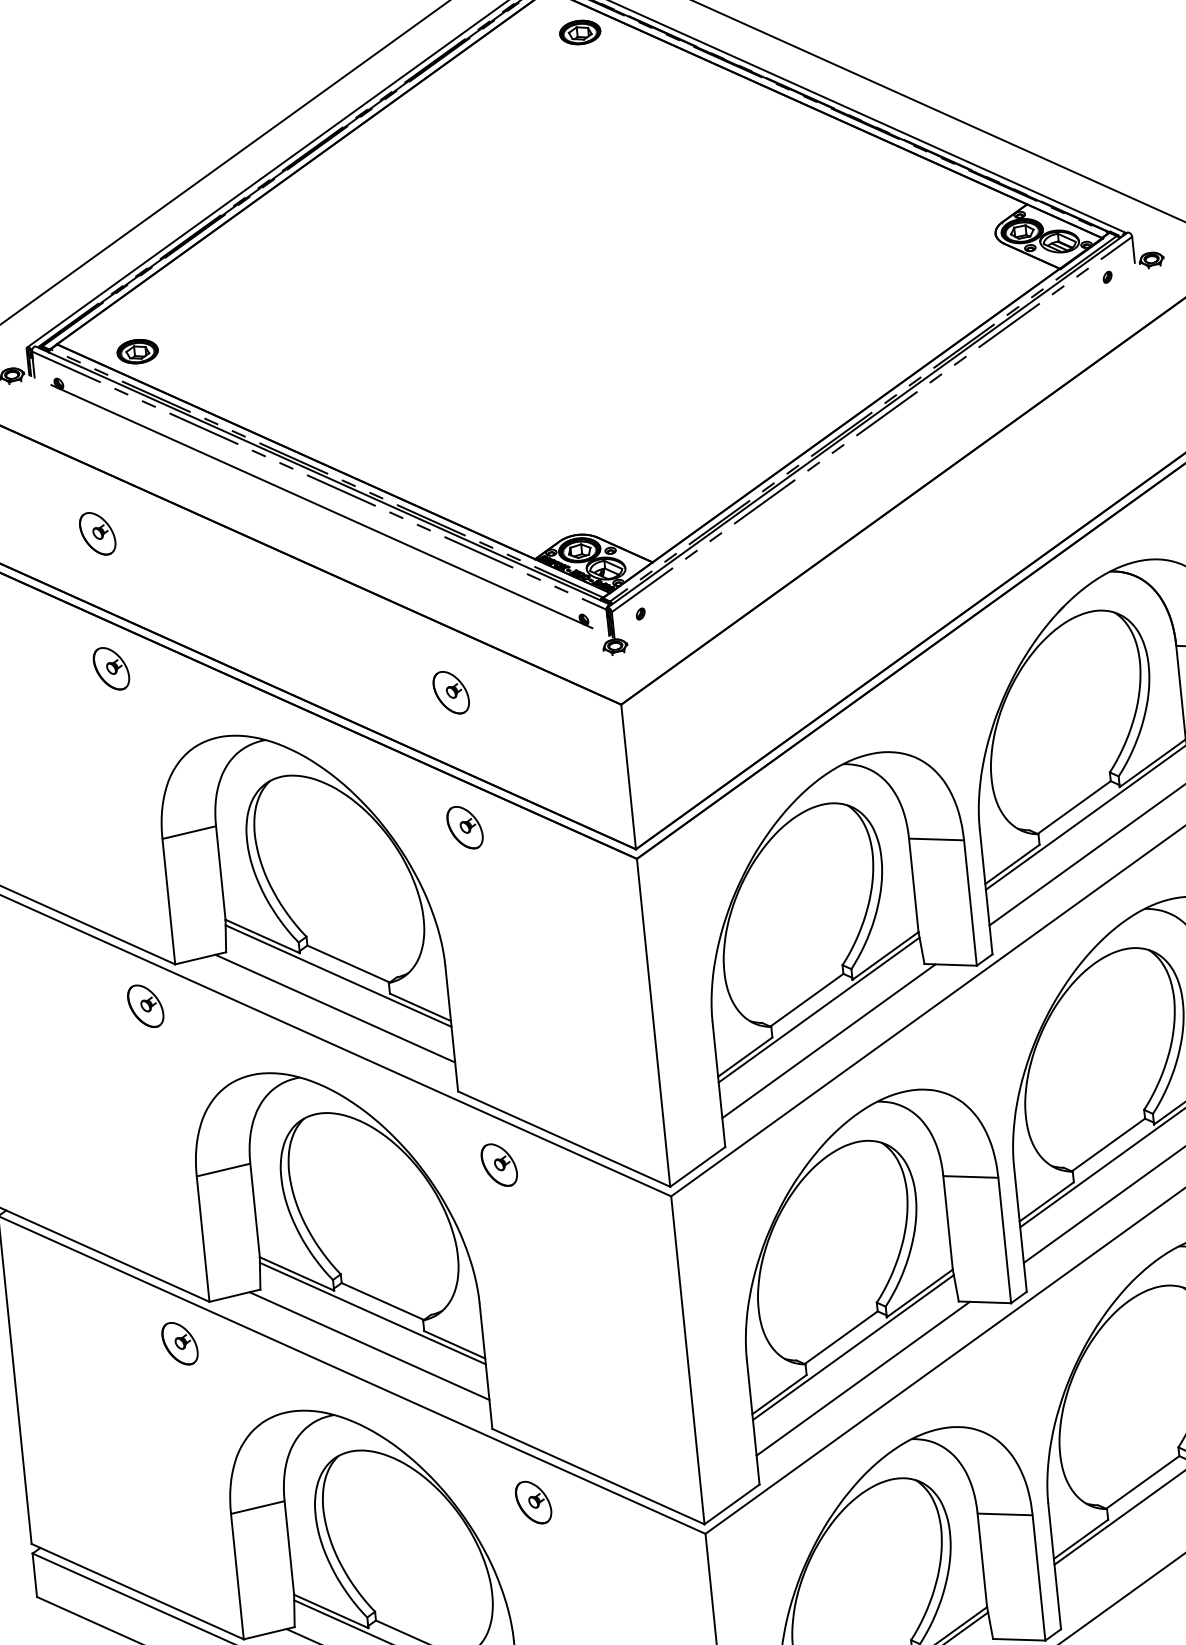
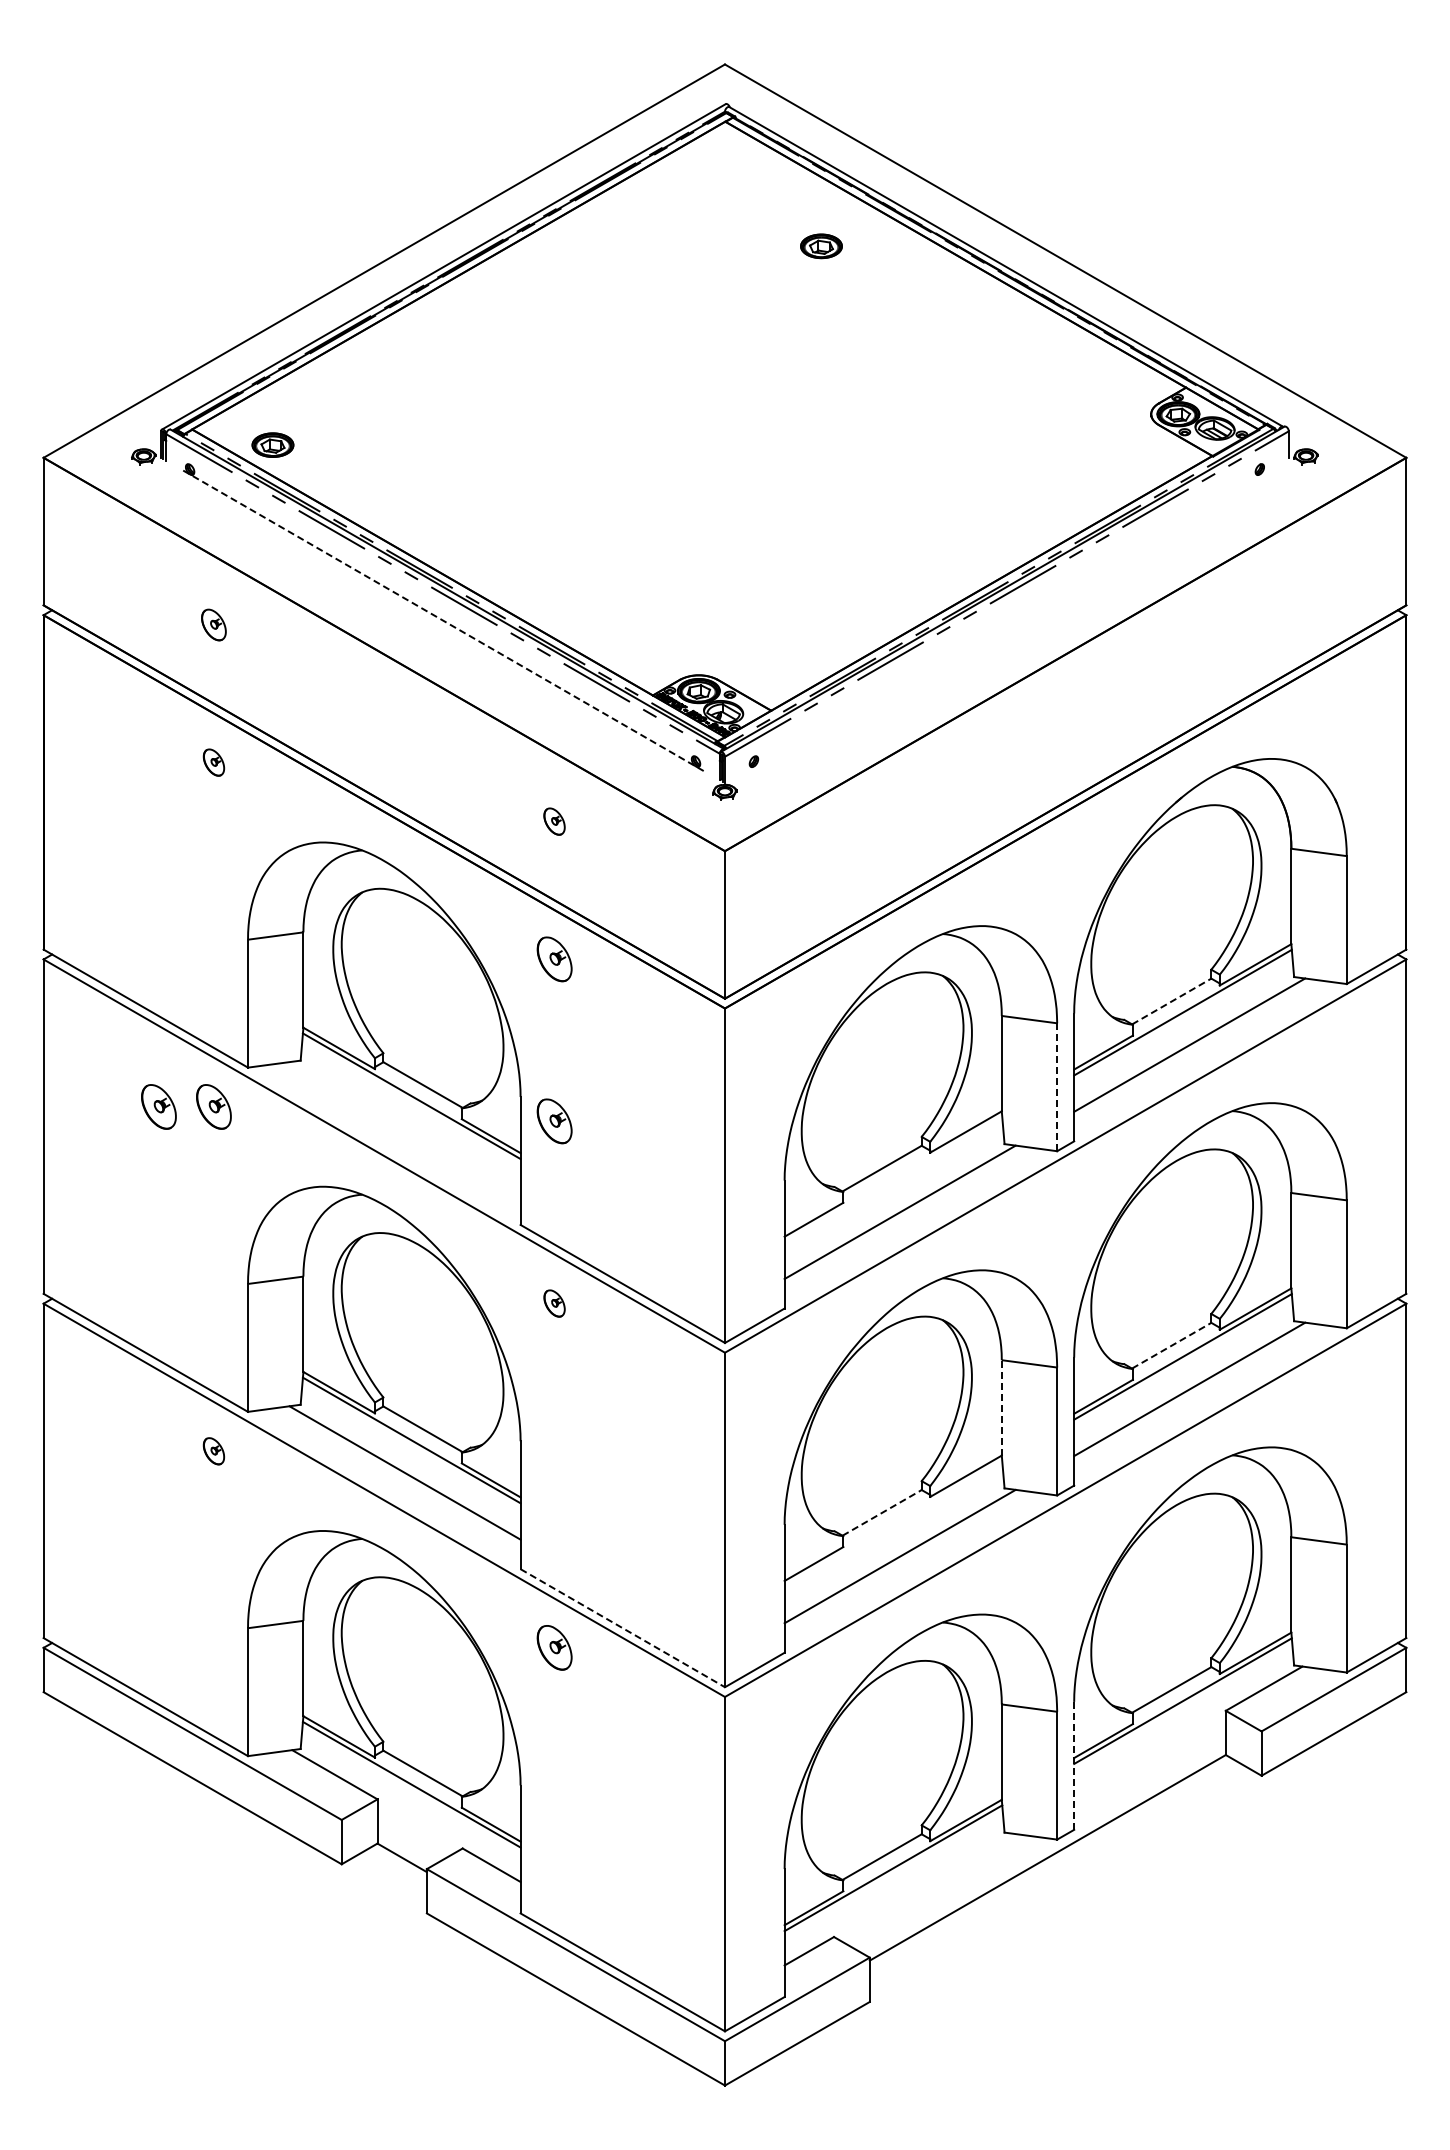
part: (580, 32) -> (821, 246), moved
line: (322, 506) -> (443, 620), solid -> dashed
part: (97, 533) -> (213, 624), size x0.7
part: (110, 668) -> (213, 762), size x0.6
part: (451, 692) -> (554, 821), size x0.6
line: (1073, 807) -> (1171, 1001), solid -> dashed
line: (970, 903) -> (1057, 1087), solid -> dashed
part: (481, 986) -> (554, 1121), added
line: (334, 1008) -> (404, 1128), removed
line: (819, 1009) -> (893, 1179), removed
part: (91, 1011) -> (158, 1106), added
line: (1108, 1144) -> (1171, 1345), solid -> dashed
part: (499, 1165) -> (554, 1303), size x0.6
line: (947, 1222) -> (1001, 1407), solid -> dashed
line: (841, 1337) -> (882, 1512), solid -> dashed
part: (179, 1344) -> (213, 1451), size x0.6
line: (853, 1346) -> (893, 1523), removed
line: (599, 1476) -> (623, 1628), solid -> dashed
line: (1054, 1566) -> (1074, 1765), solid -> dashed

